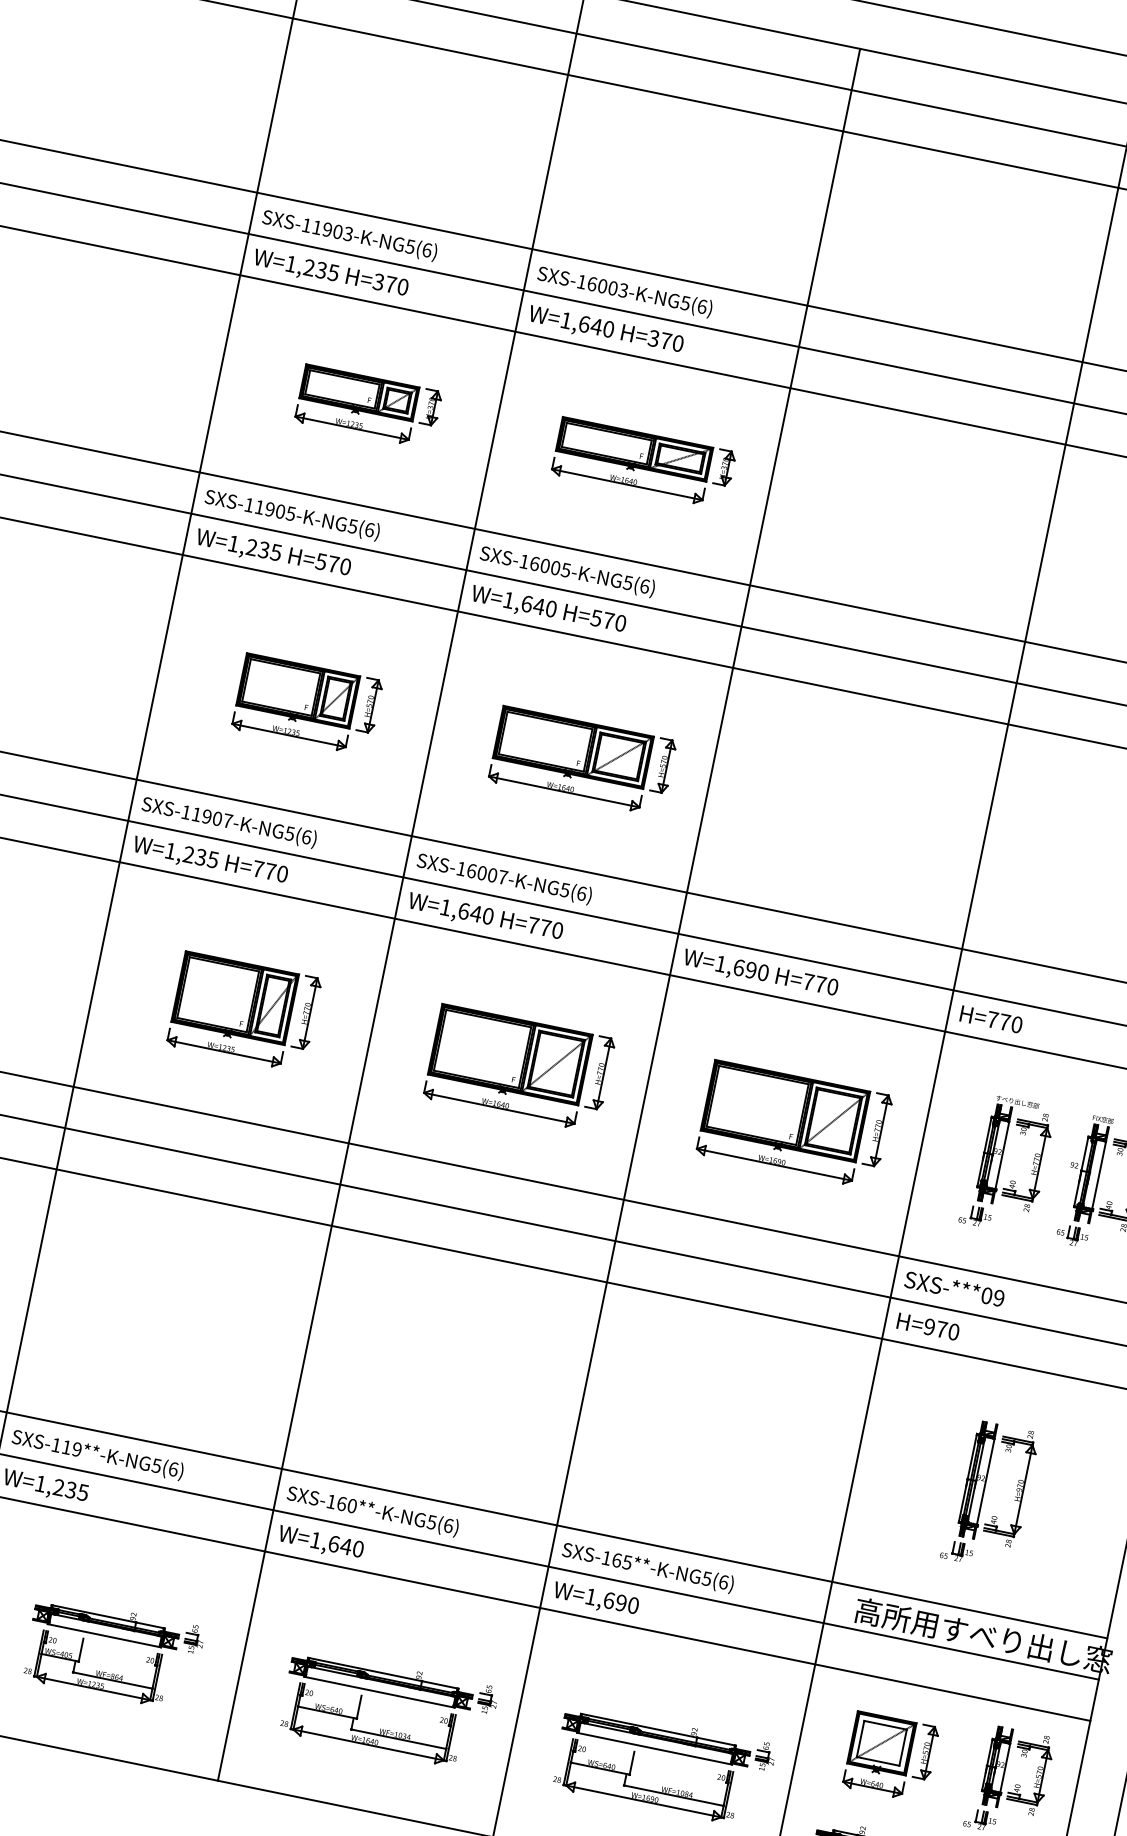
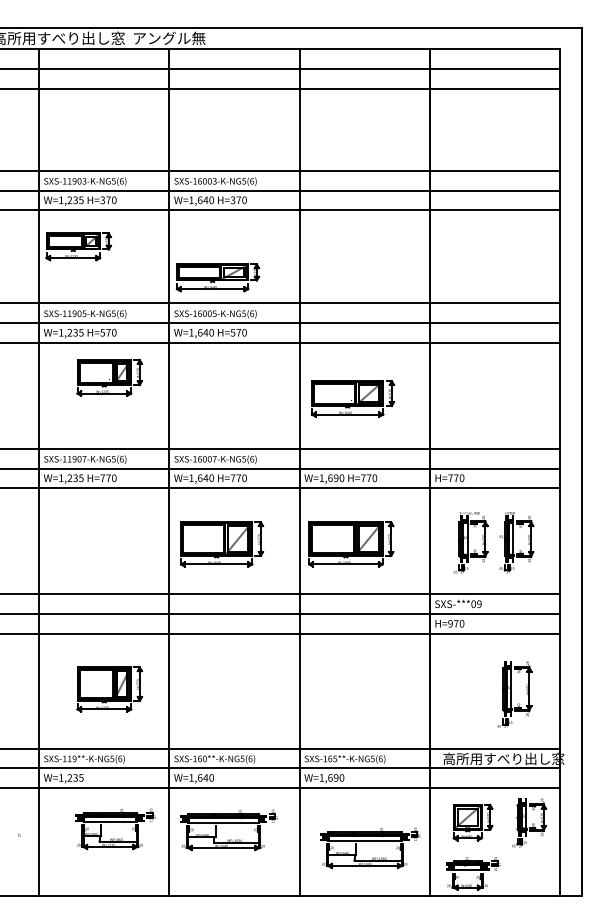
part: (368, 405) -> (78, 246), moved
part: (642, 462) -> (217, 277), moved
part: (307, 703) -> (109, 377), moved
part: (581, 759) -> (352, 398), moved
part: (243, 1011) -> (109, 689), moved
part: (518, 1068) -> (221, 544), moved
part: (794, 1125) -> (351, 544), moved
part: (989, 1495) -> (514, 694), moved
part: (115, 1639) -> (115, 822), moved
part: (389, 1695) -> (228, 823), moved

